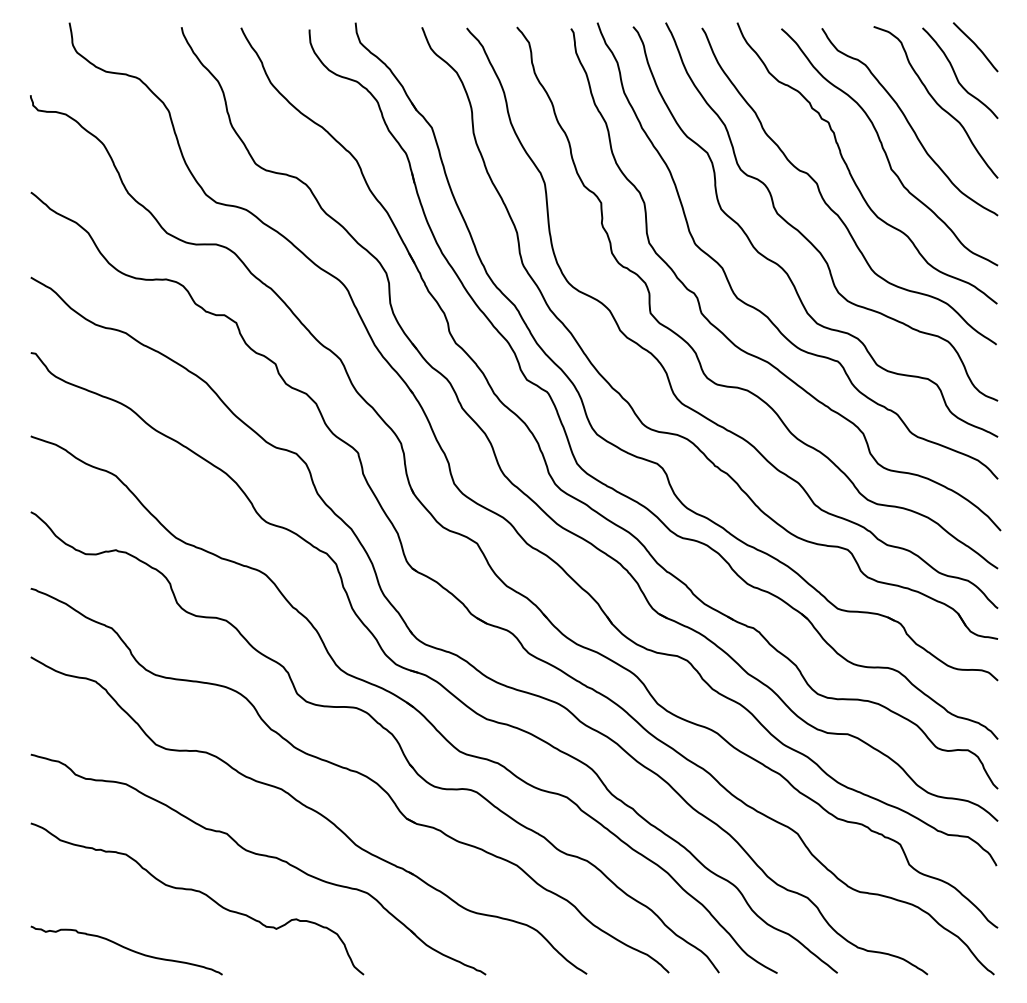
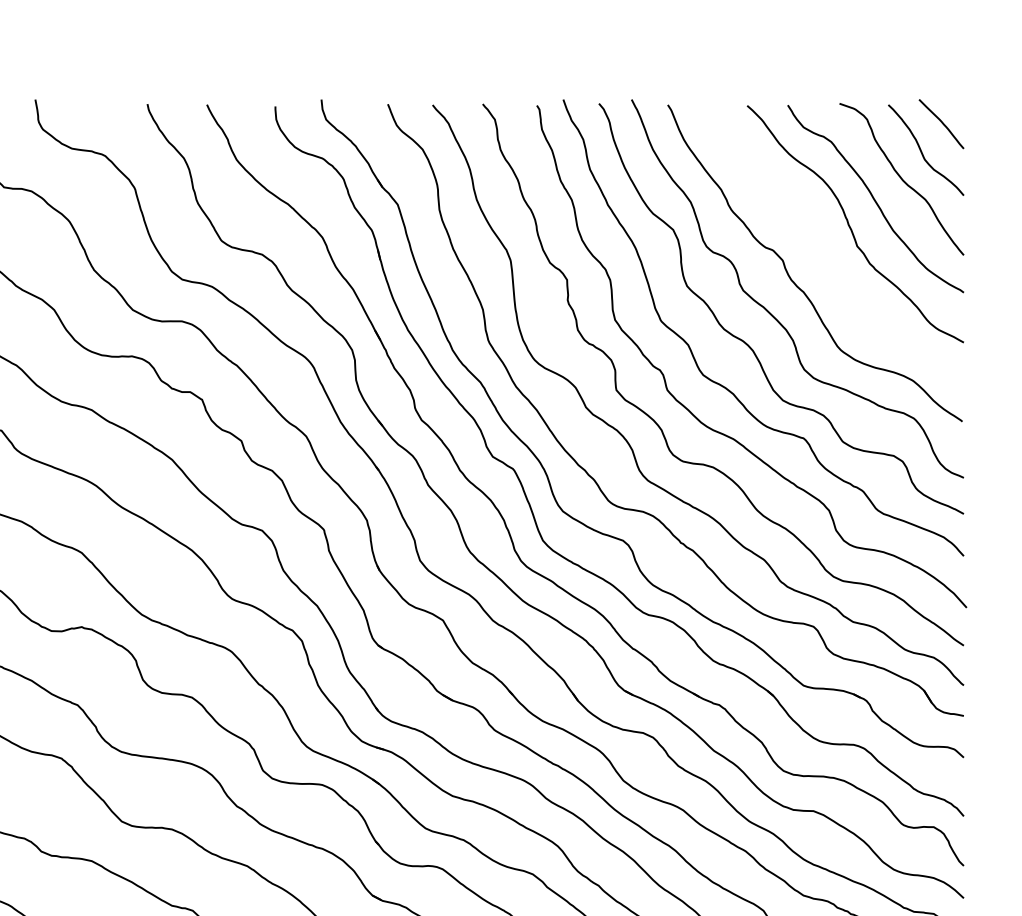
curve: (850, 171) -> (816, 248), removed

